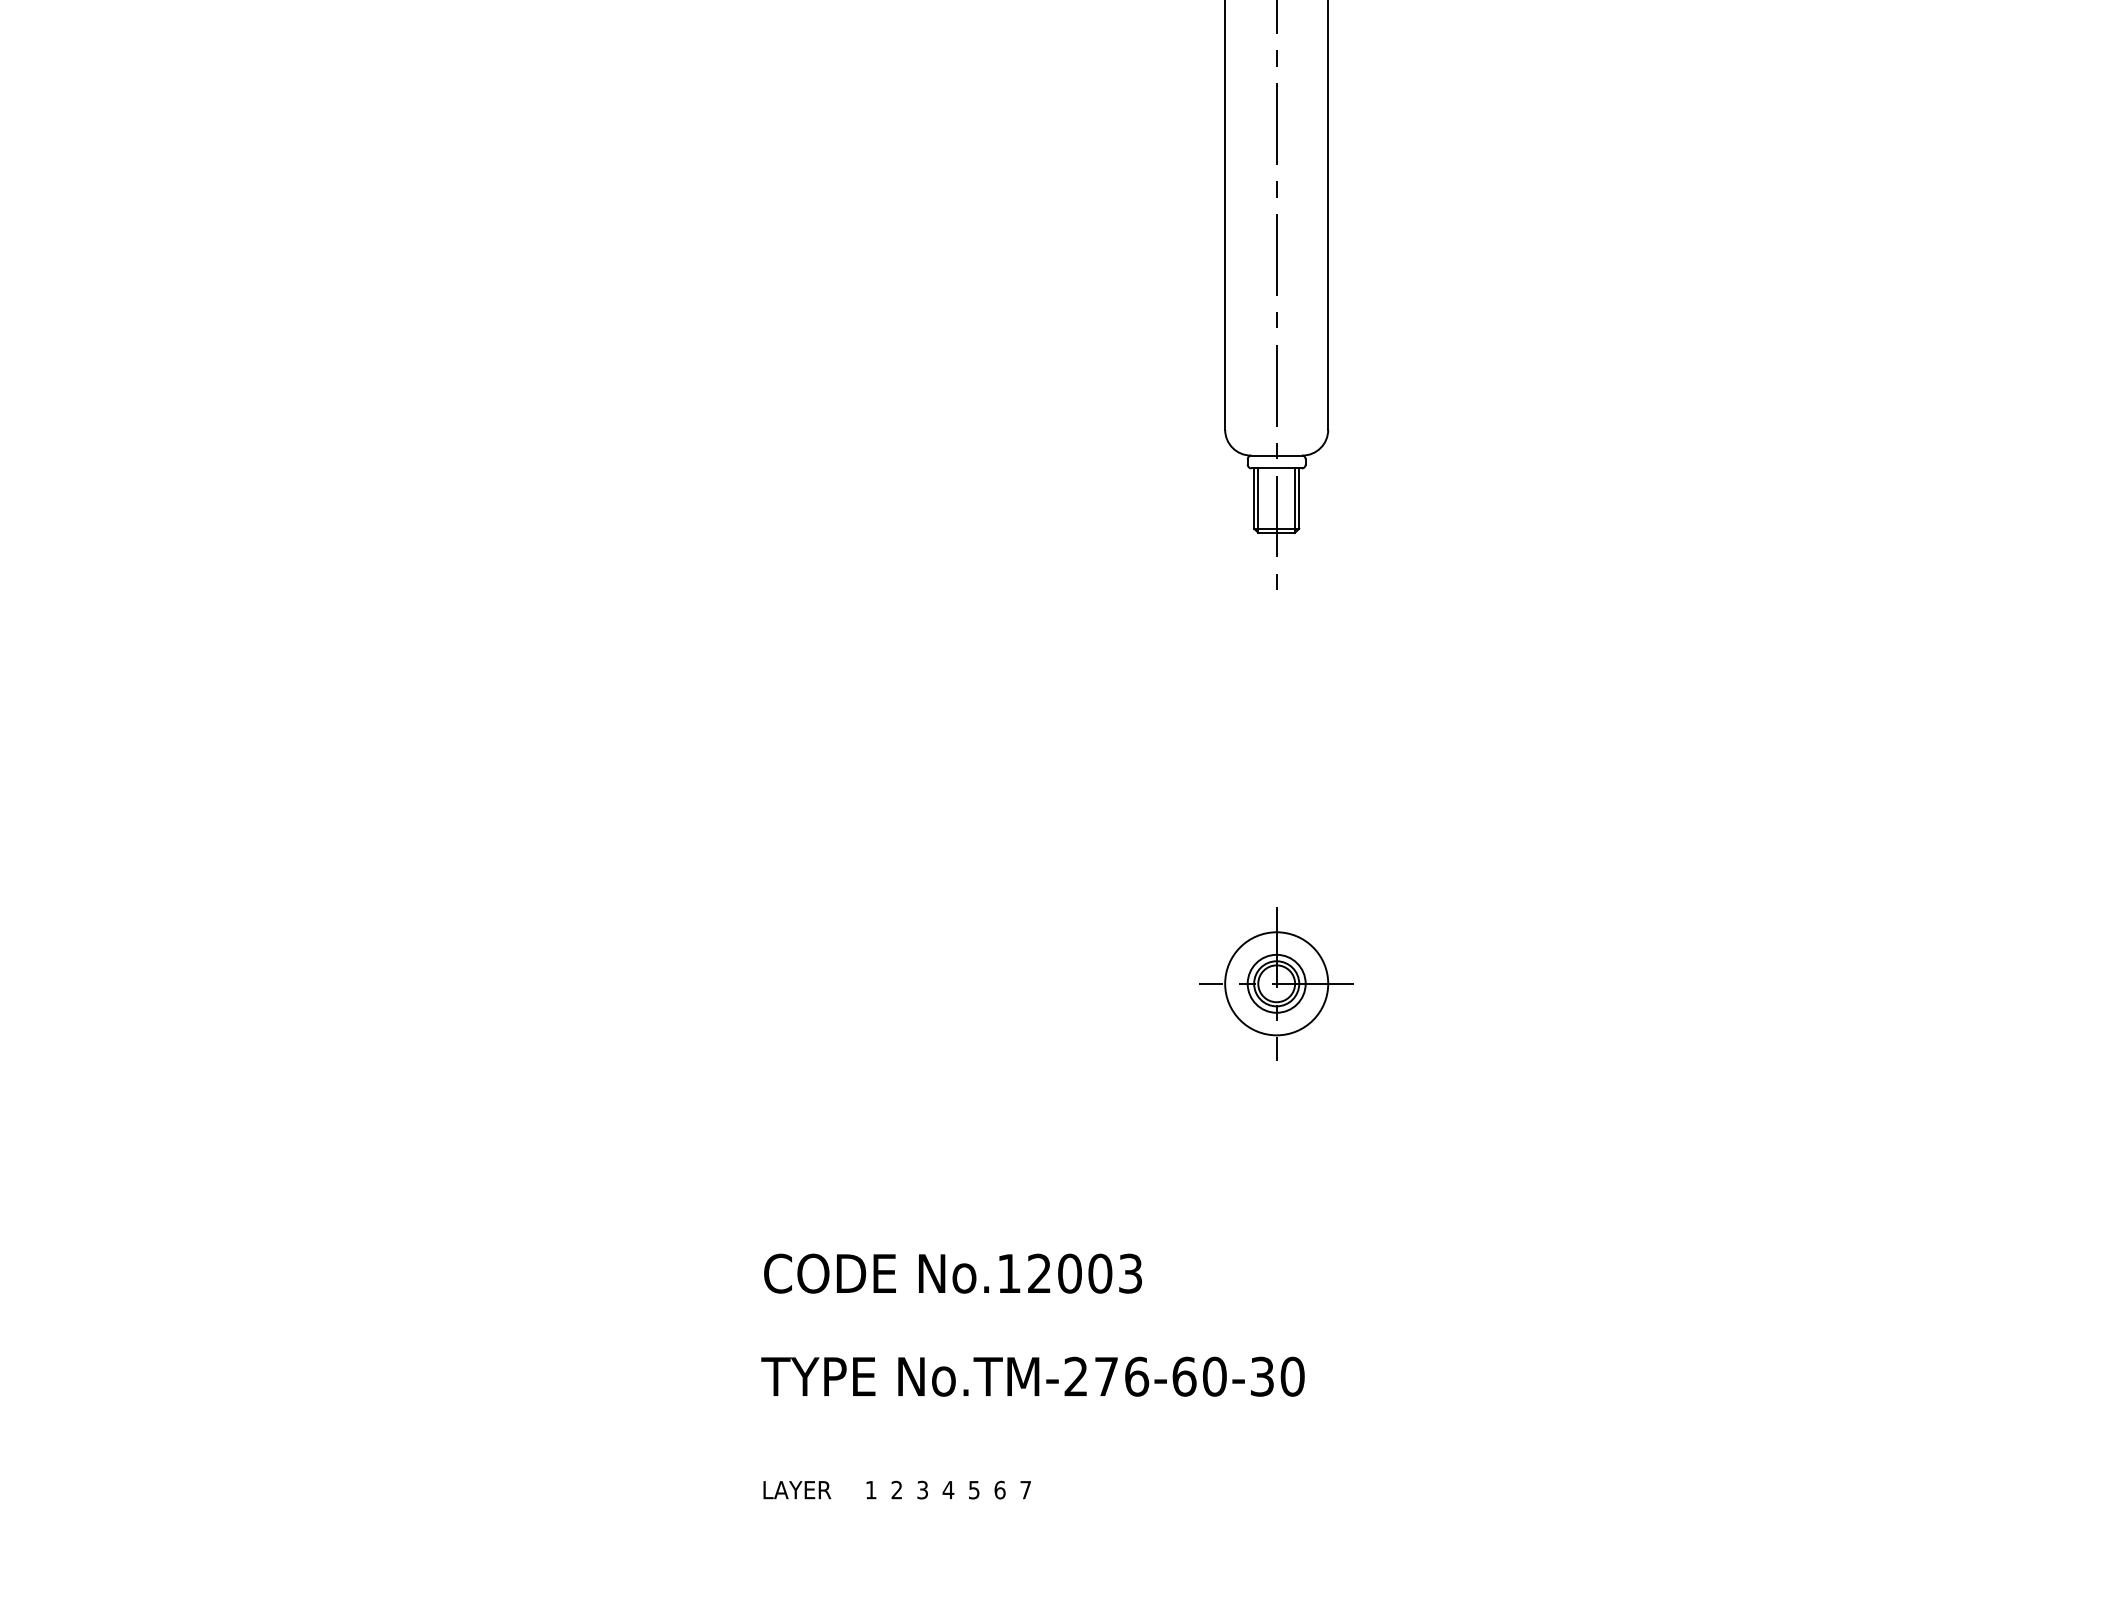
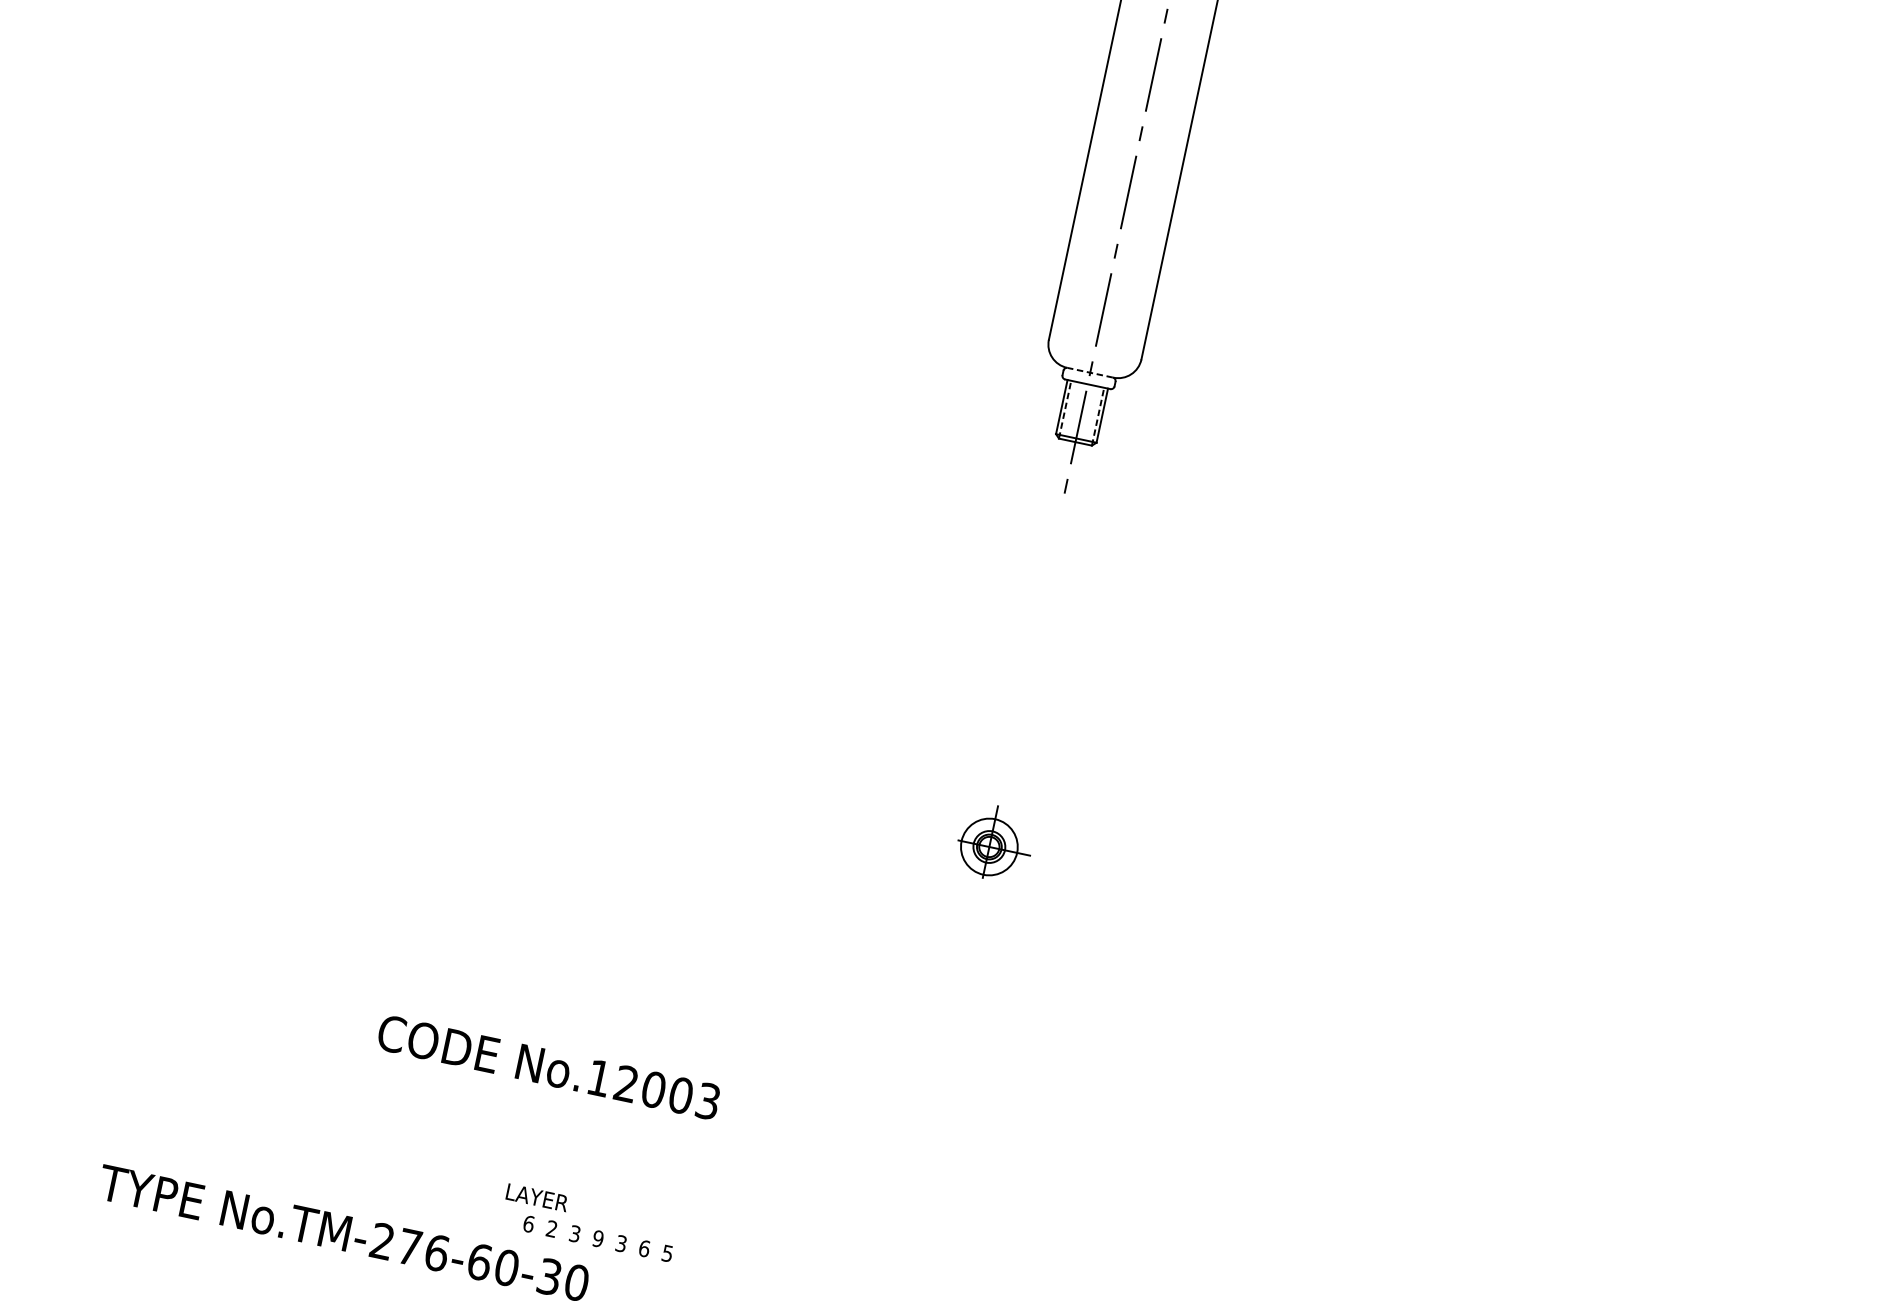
line: (1276, 455) -> (1090, 372), solid -> dashed
line: (1258, 500) -> (1065, 409), solid -> dashed
line: (1294, 500) -> (1097, 416), solid -> dashed
part: (1276, 983) -> (989, 846), size x0.6
text: (952, 1273) -> (548, 1067), moved
text: (1032, 1376) -> (343, 1232), moved
text: (870, 1489) -> (528, 1223), 1 -> 6
text: (948, 1489) -> (598, 1238), 4 -> 9
text: (974, 1489) -> (621, 1243), 5 -> 3
text: (797, 1490) -> (537, 1198), moved
text: (1025, 1490) -> (667, 1253), 7 -> 5

